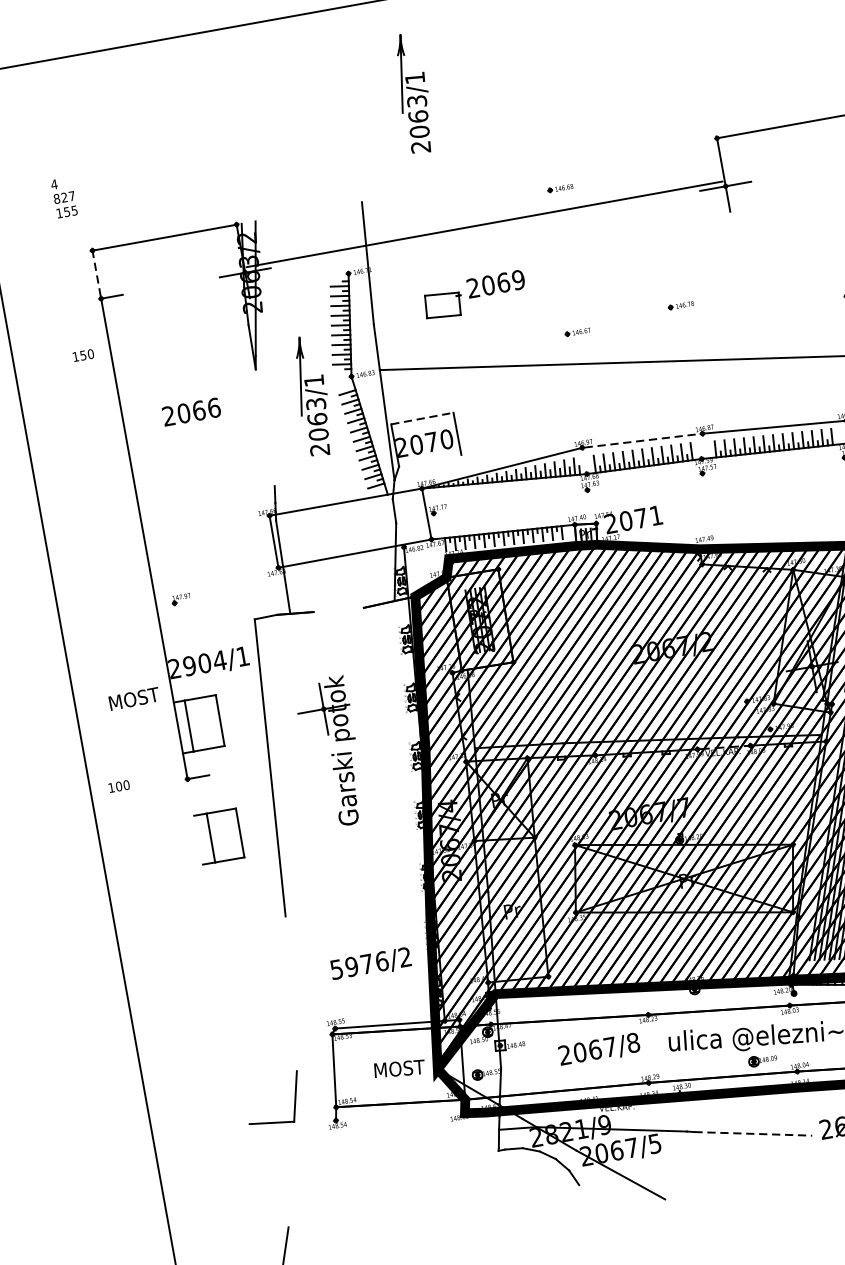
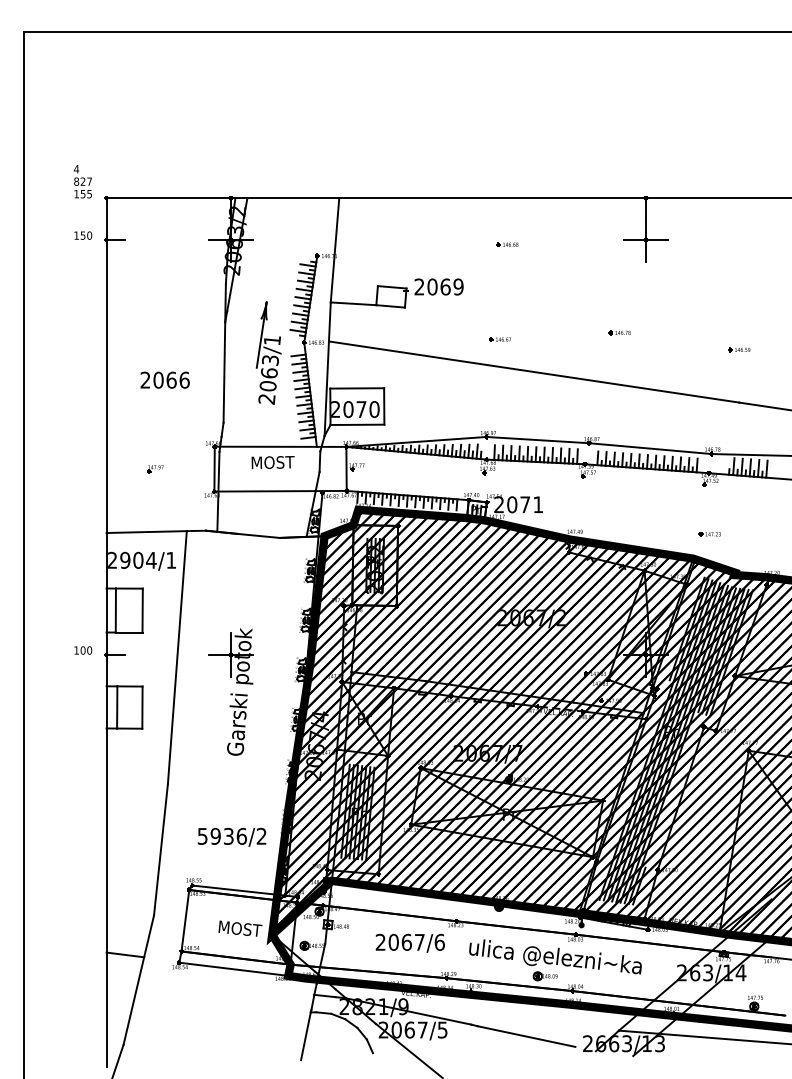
part: (413, 92) -> (398, 114), removed
part: (560, 188) -> (507, 244), moved
text: (63, 197) -> (82, 181), moved
line: (484, 224) -> (438, 198), moved
line: (96, 275) -> (106, 219), dashed -> solid
part: (680, 305) -> (619, 332), moved
line: (400, 321) -> (353, 303), added
text: (83, 355) -> (83, 235), moved
text: (190, 411) -> (164, 379), moved
line: (422, 418) -> (357, 388), dashed -> solid
line: (265, 427) -> (224, 372), added
line: (643, 441) -> (538, 440), dashed -> solid
line: (430, 460) -> (357, 424), added
part: (181, 599) -> (155, 469), moved
line: (338, 609) -> (258, 535), added
line: (208, 629) -> (146, 532), added
text: (133, 698) -> (272, 462), moved
part: (330, 751) -> (230, 691), moved
text: (119, 786) -> (83, 650), moved
hatch: (510, 908) -> (357, 811), added
text: (366, 963) -> (228, 835), 5976/2 -> 5936/2
line: (290, 993) -> (160, 849), added
line: (230, 1018) -> (106, 861), added
text: (632, 1041) -> (439, 941), 2067/8 -> 2067/6
line: (399, 1116) -> (233, 968), added
line: (753, 1133) -> (526, 1036), dashed -> solid
line: (290, 1173) -> (133, 1000), added
line: (497, 1179) -> (305, 1036), added

